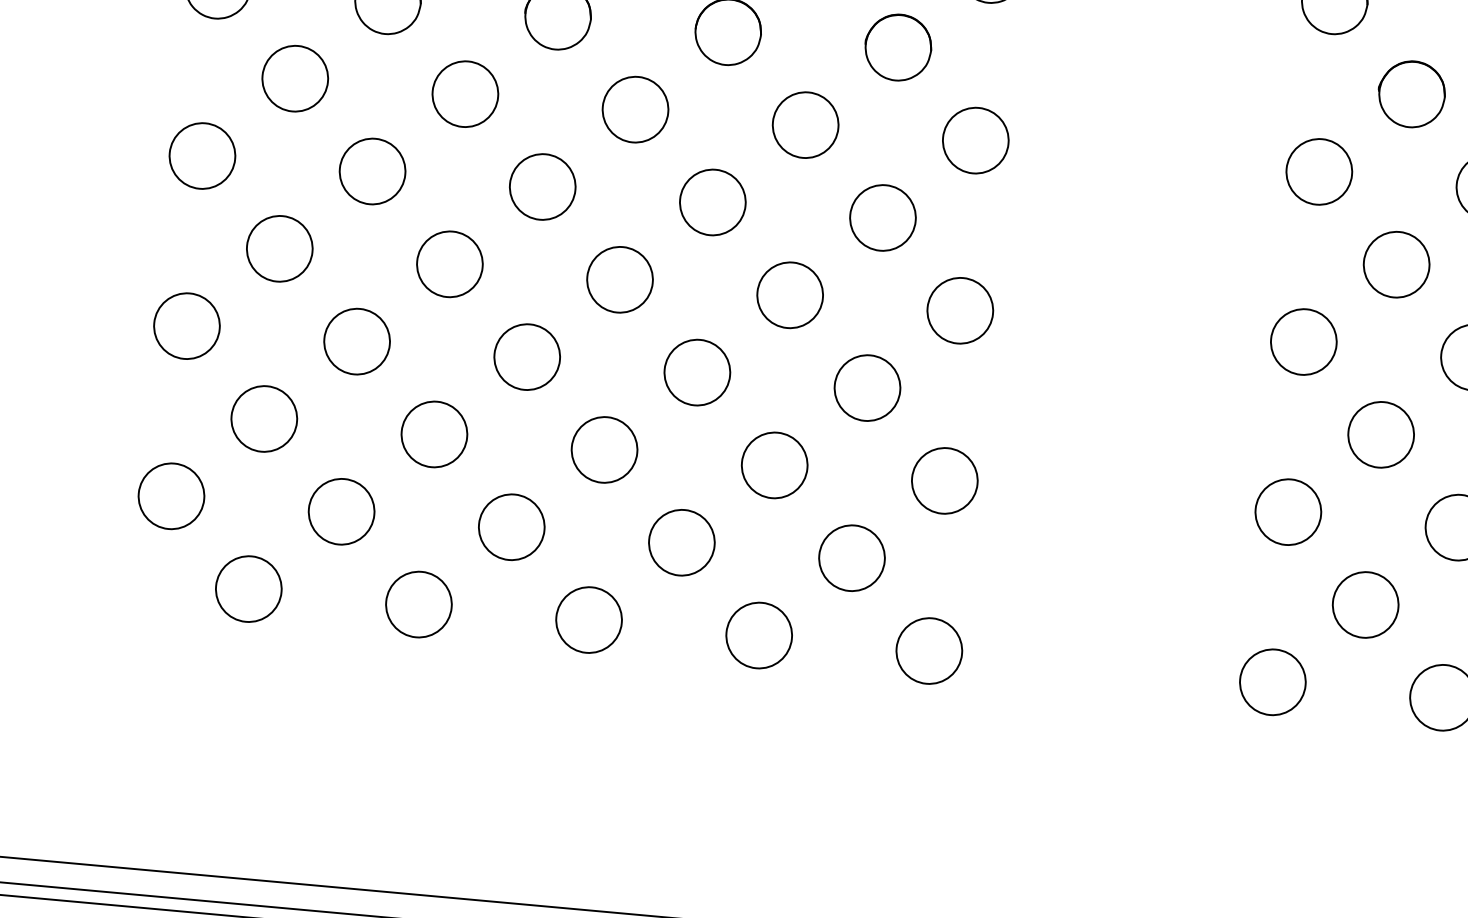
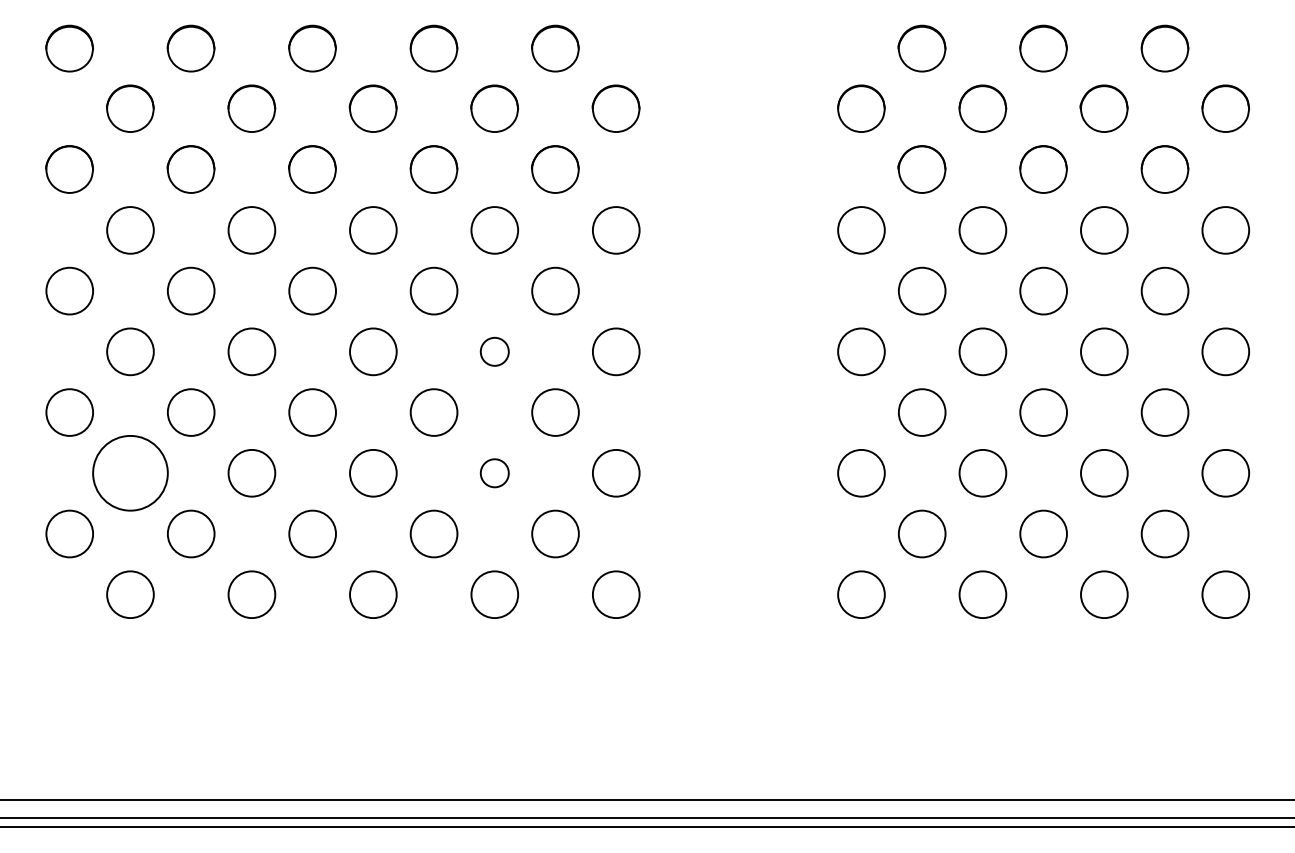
circle: (789, 294) -> (494, 351), size x0.6
circle: (264, 417) -> (130, 472), size x1.6
circle: (774, 464) -> (494, 472), size x0.6

